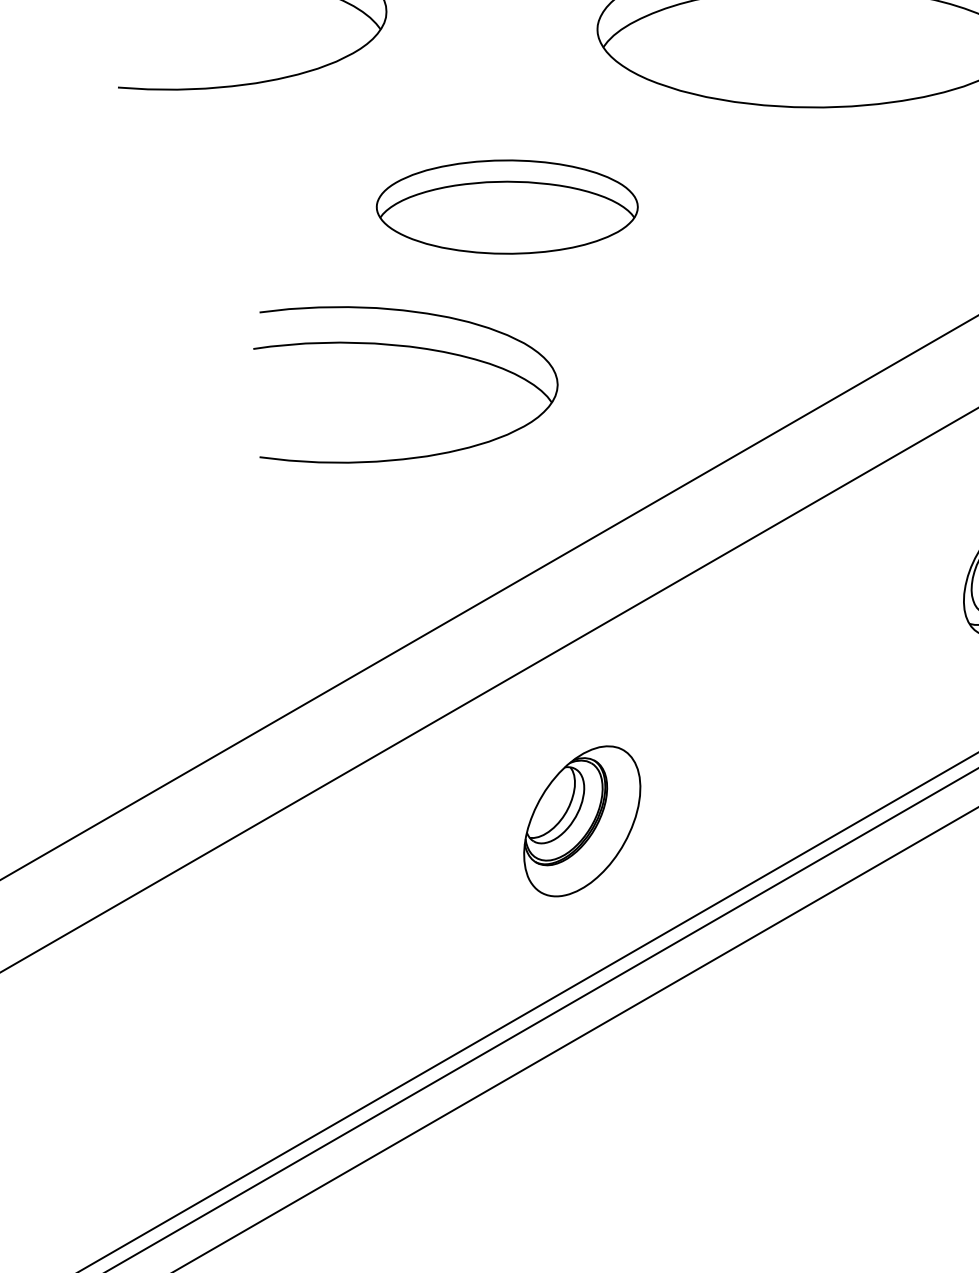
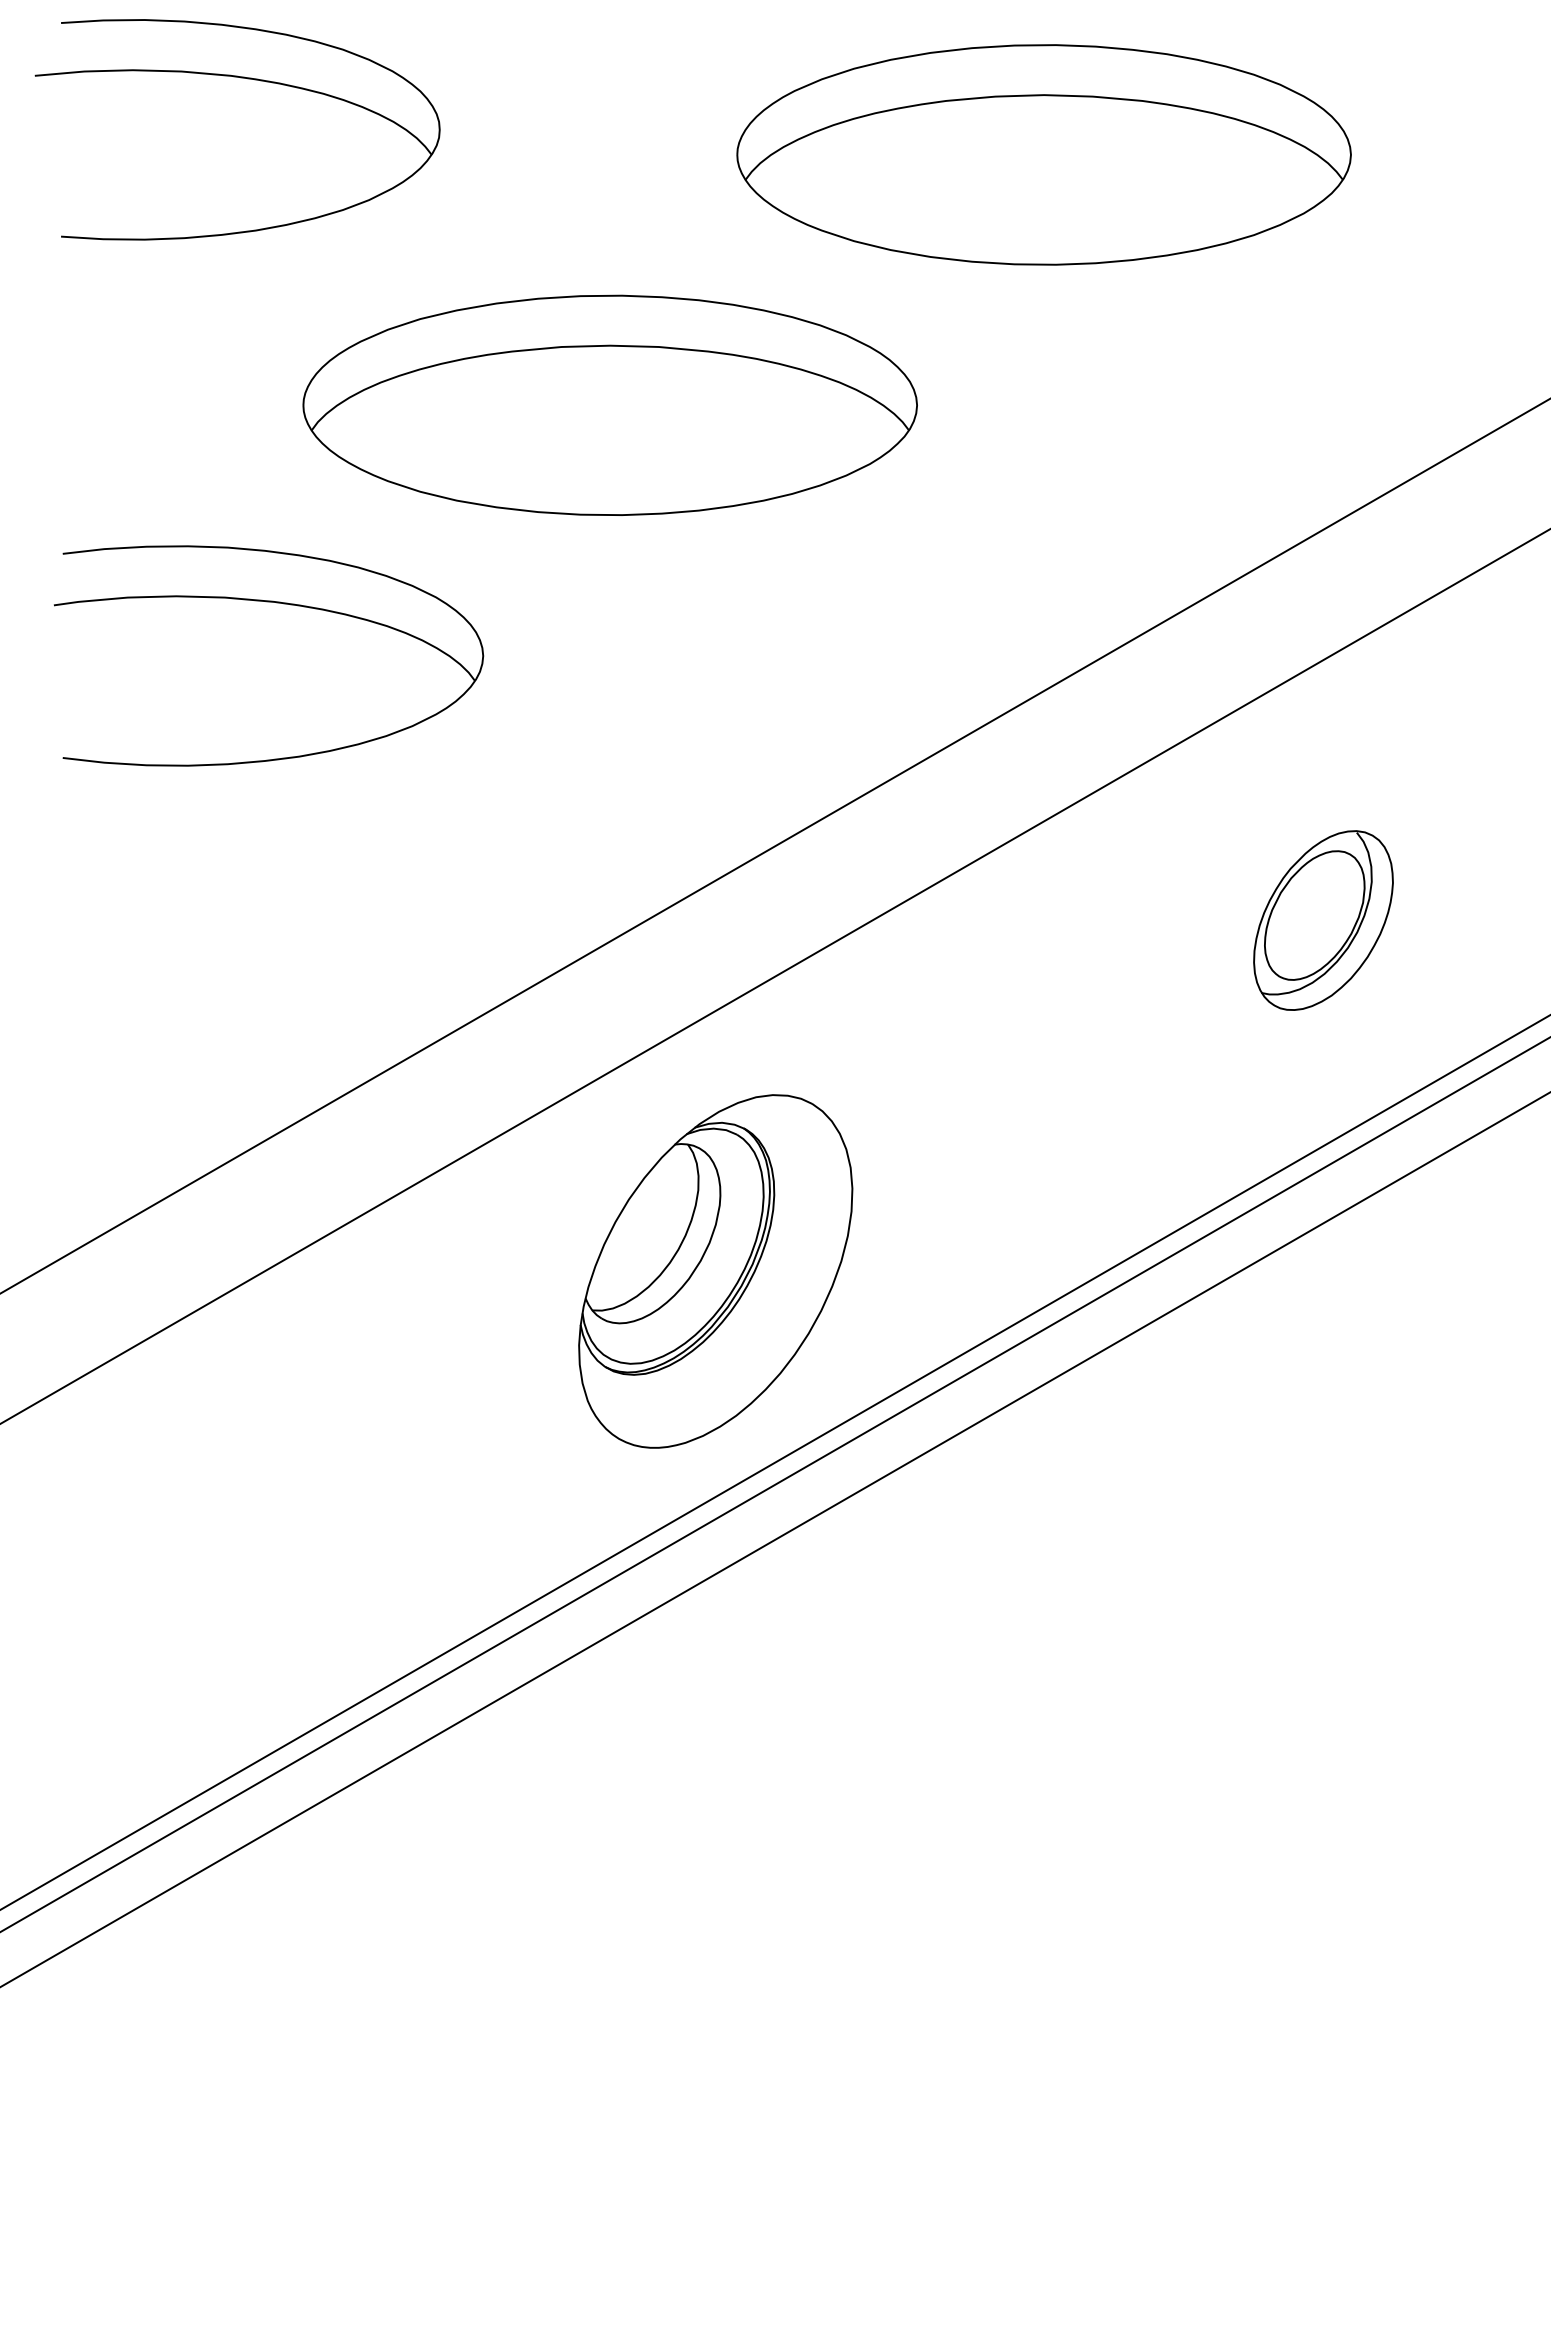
part: (506, 206) -> (609, 404), size x1.67
part: (411, 347) -> (276, 603), moved
part: (582, 821) -> (715, 1271), size x1.67

